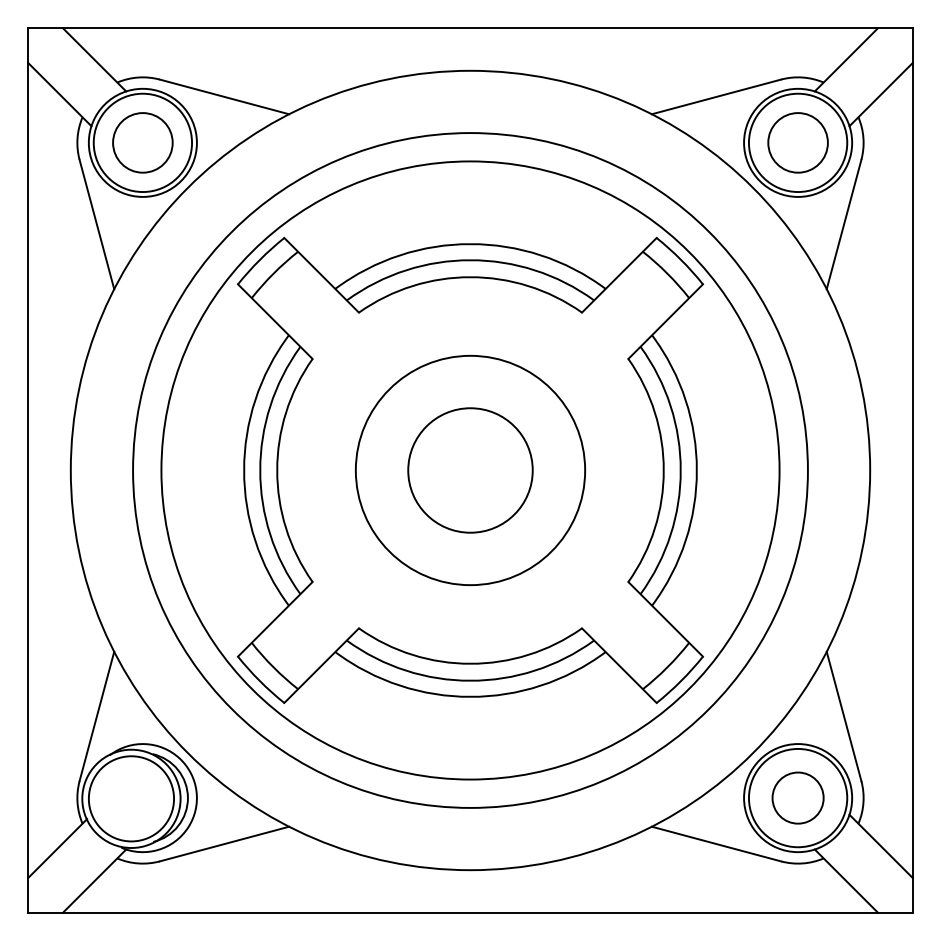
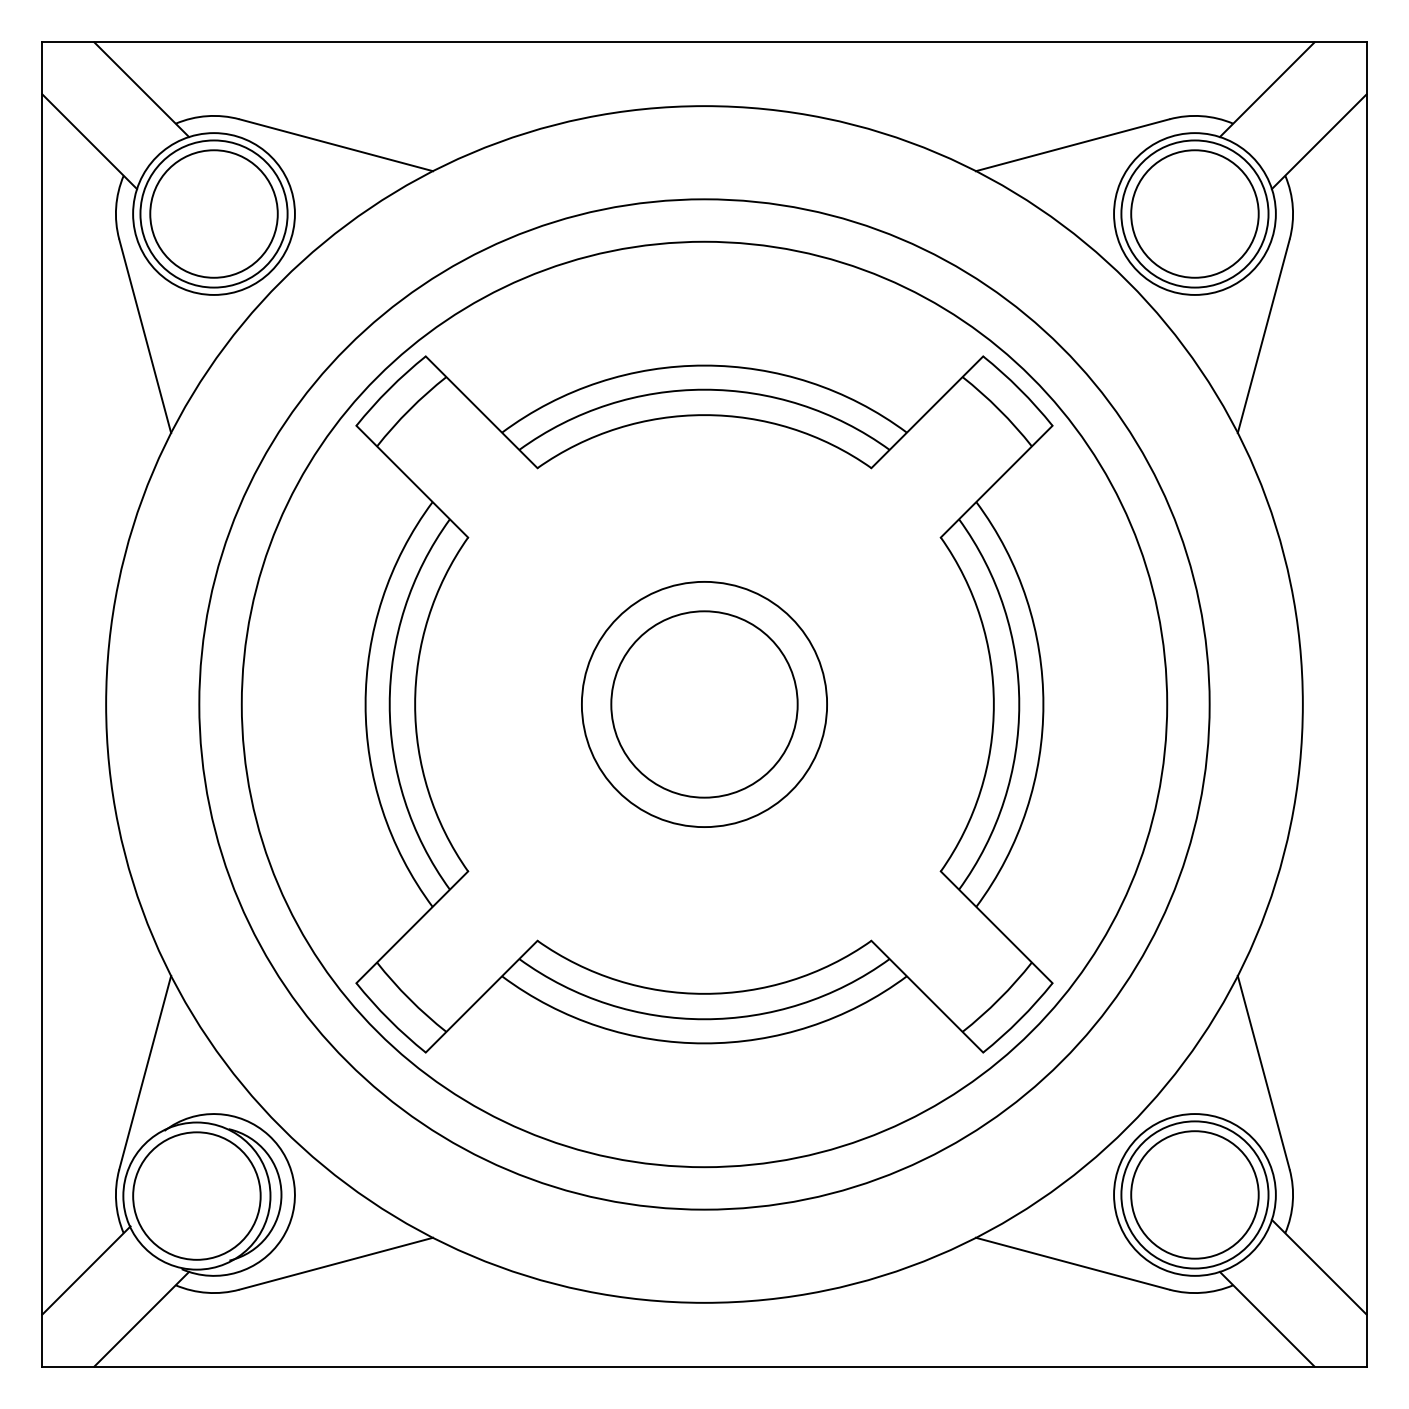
circle: (142, 142) -> (213, 213), size x1.43
circle: (797, 142) -> (1194, 213), size x1.43
circle: (470, 470) -> (704, 704), size x0.71
circle: (797, 797) -> (1194, 1194), size x1.67

